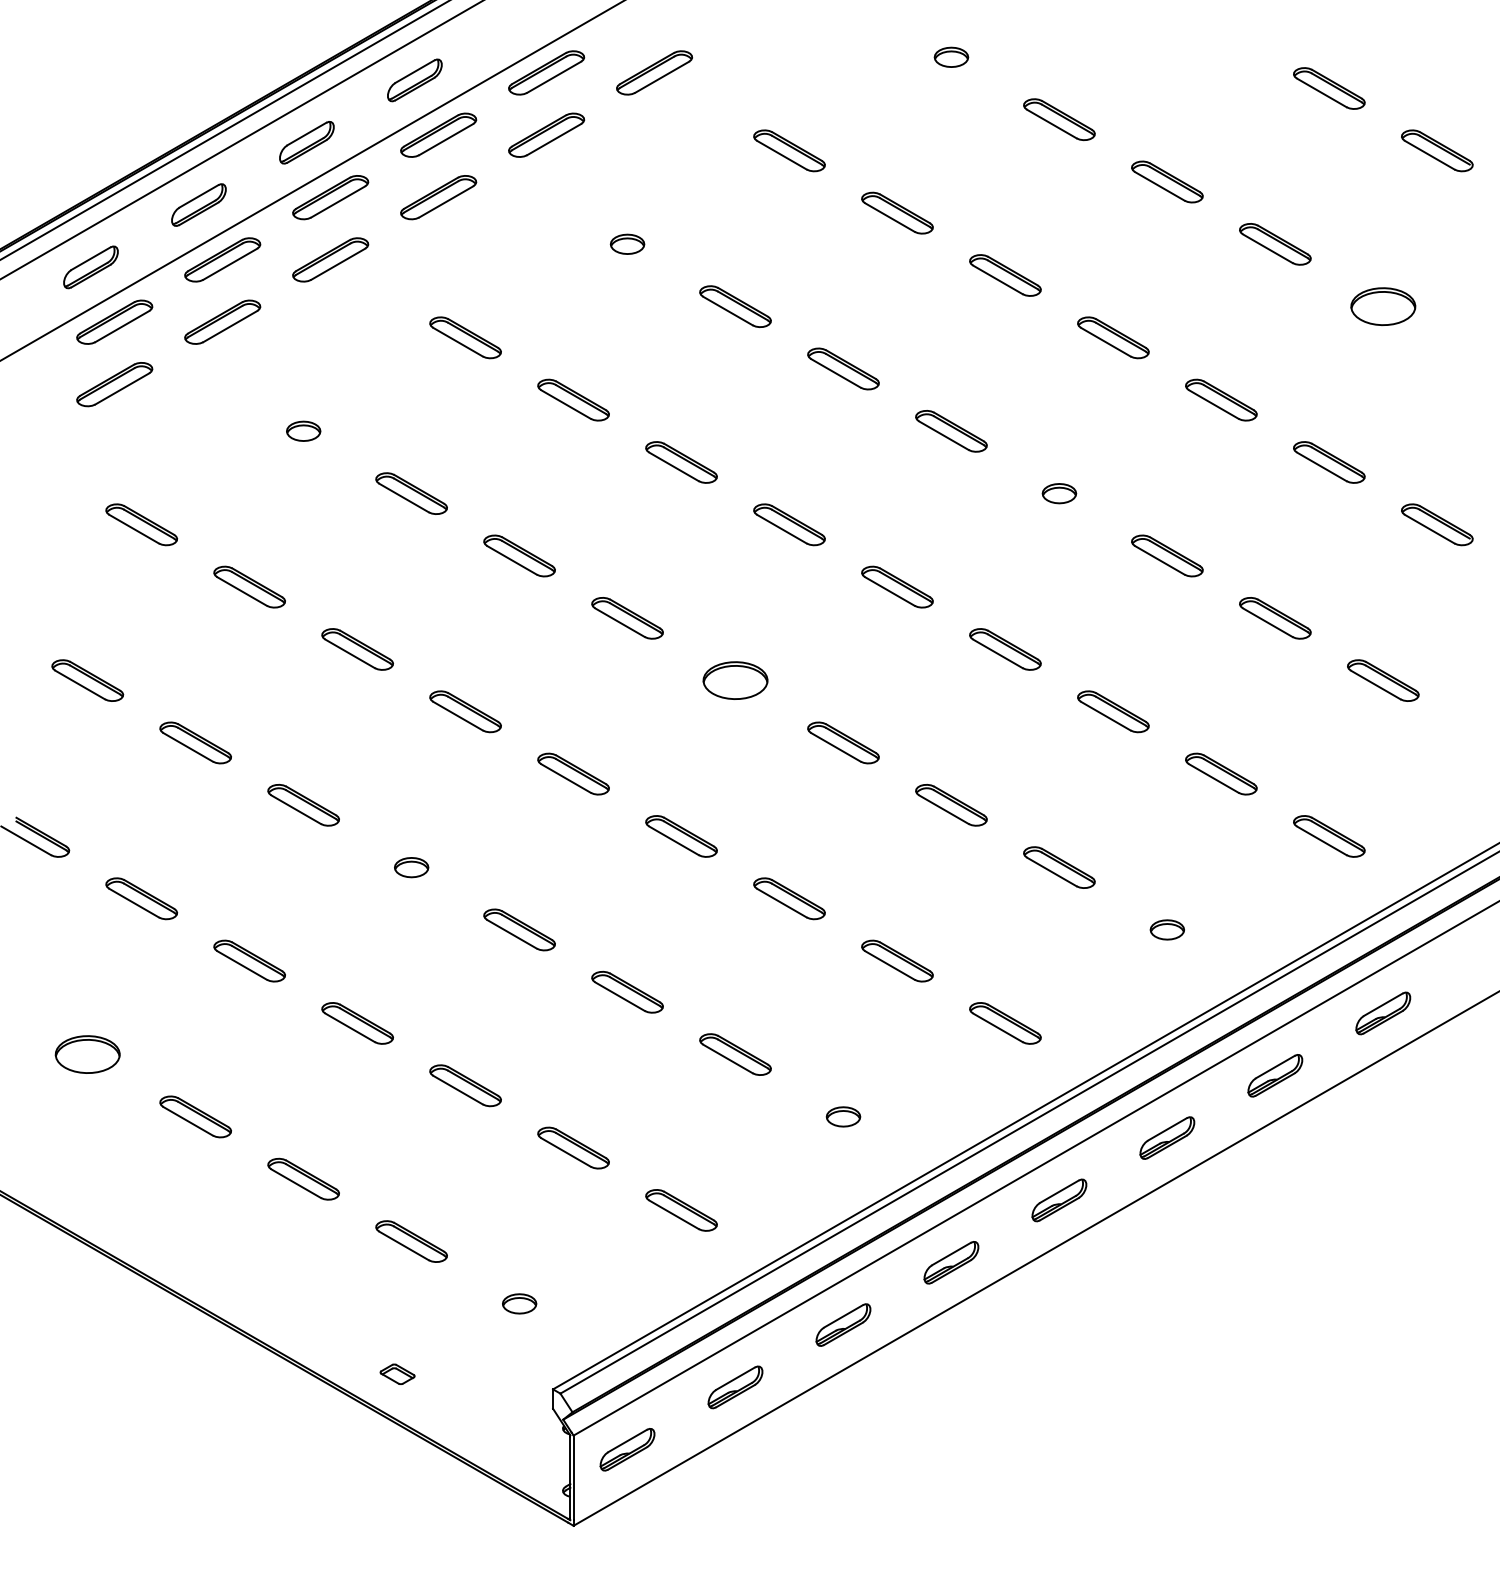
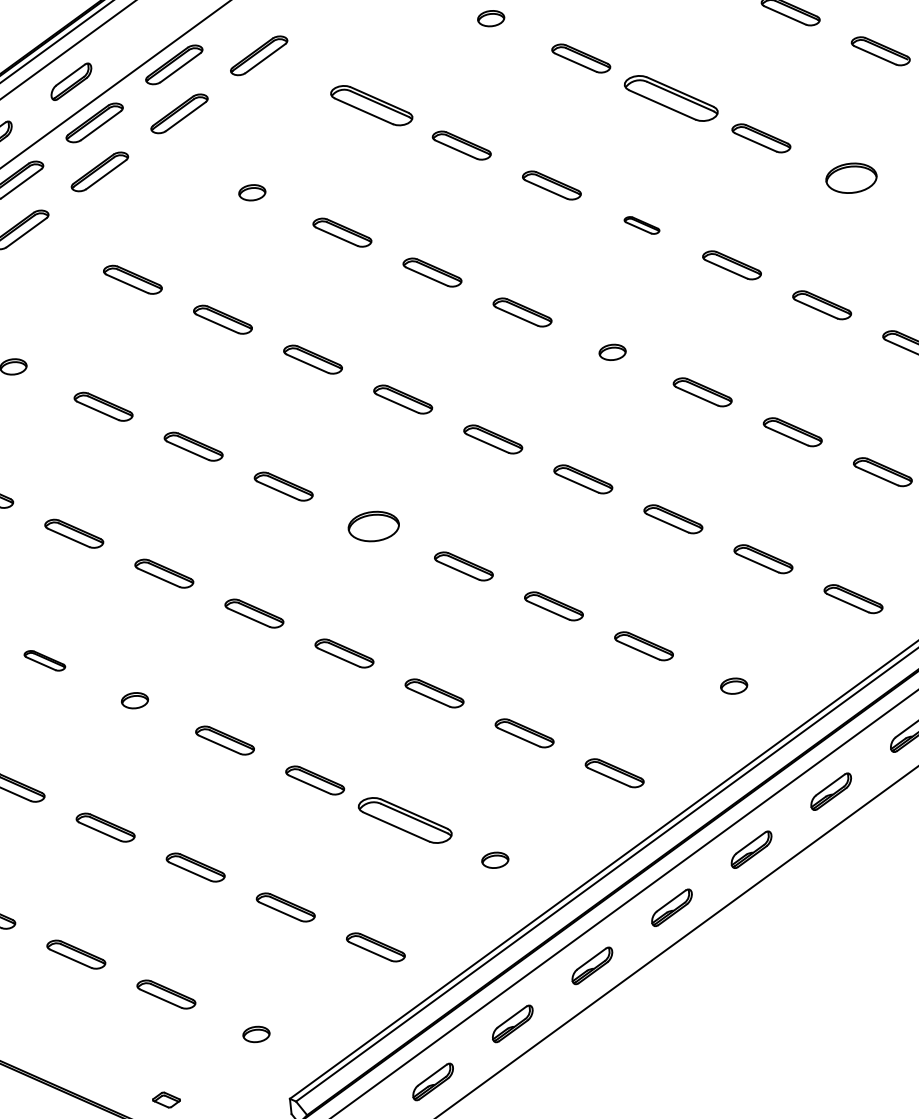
part: (789, 150) -> (371, 105), size x1.4
part: (1167, 181) -> (671, 98), size x1.6
part: (1113, 337) -> (642, 225), size x0.6
part: (303, 805) -> (44, 660), size x0.7
part: (735, 1054) -> (405, 820), size x1.6

